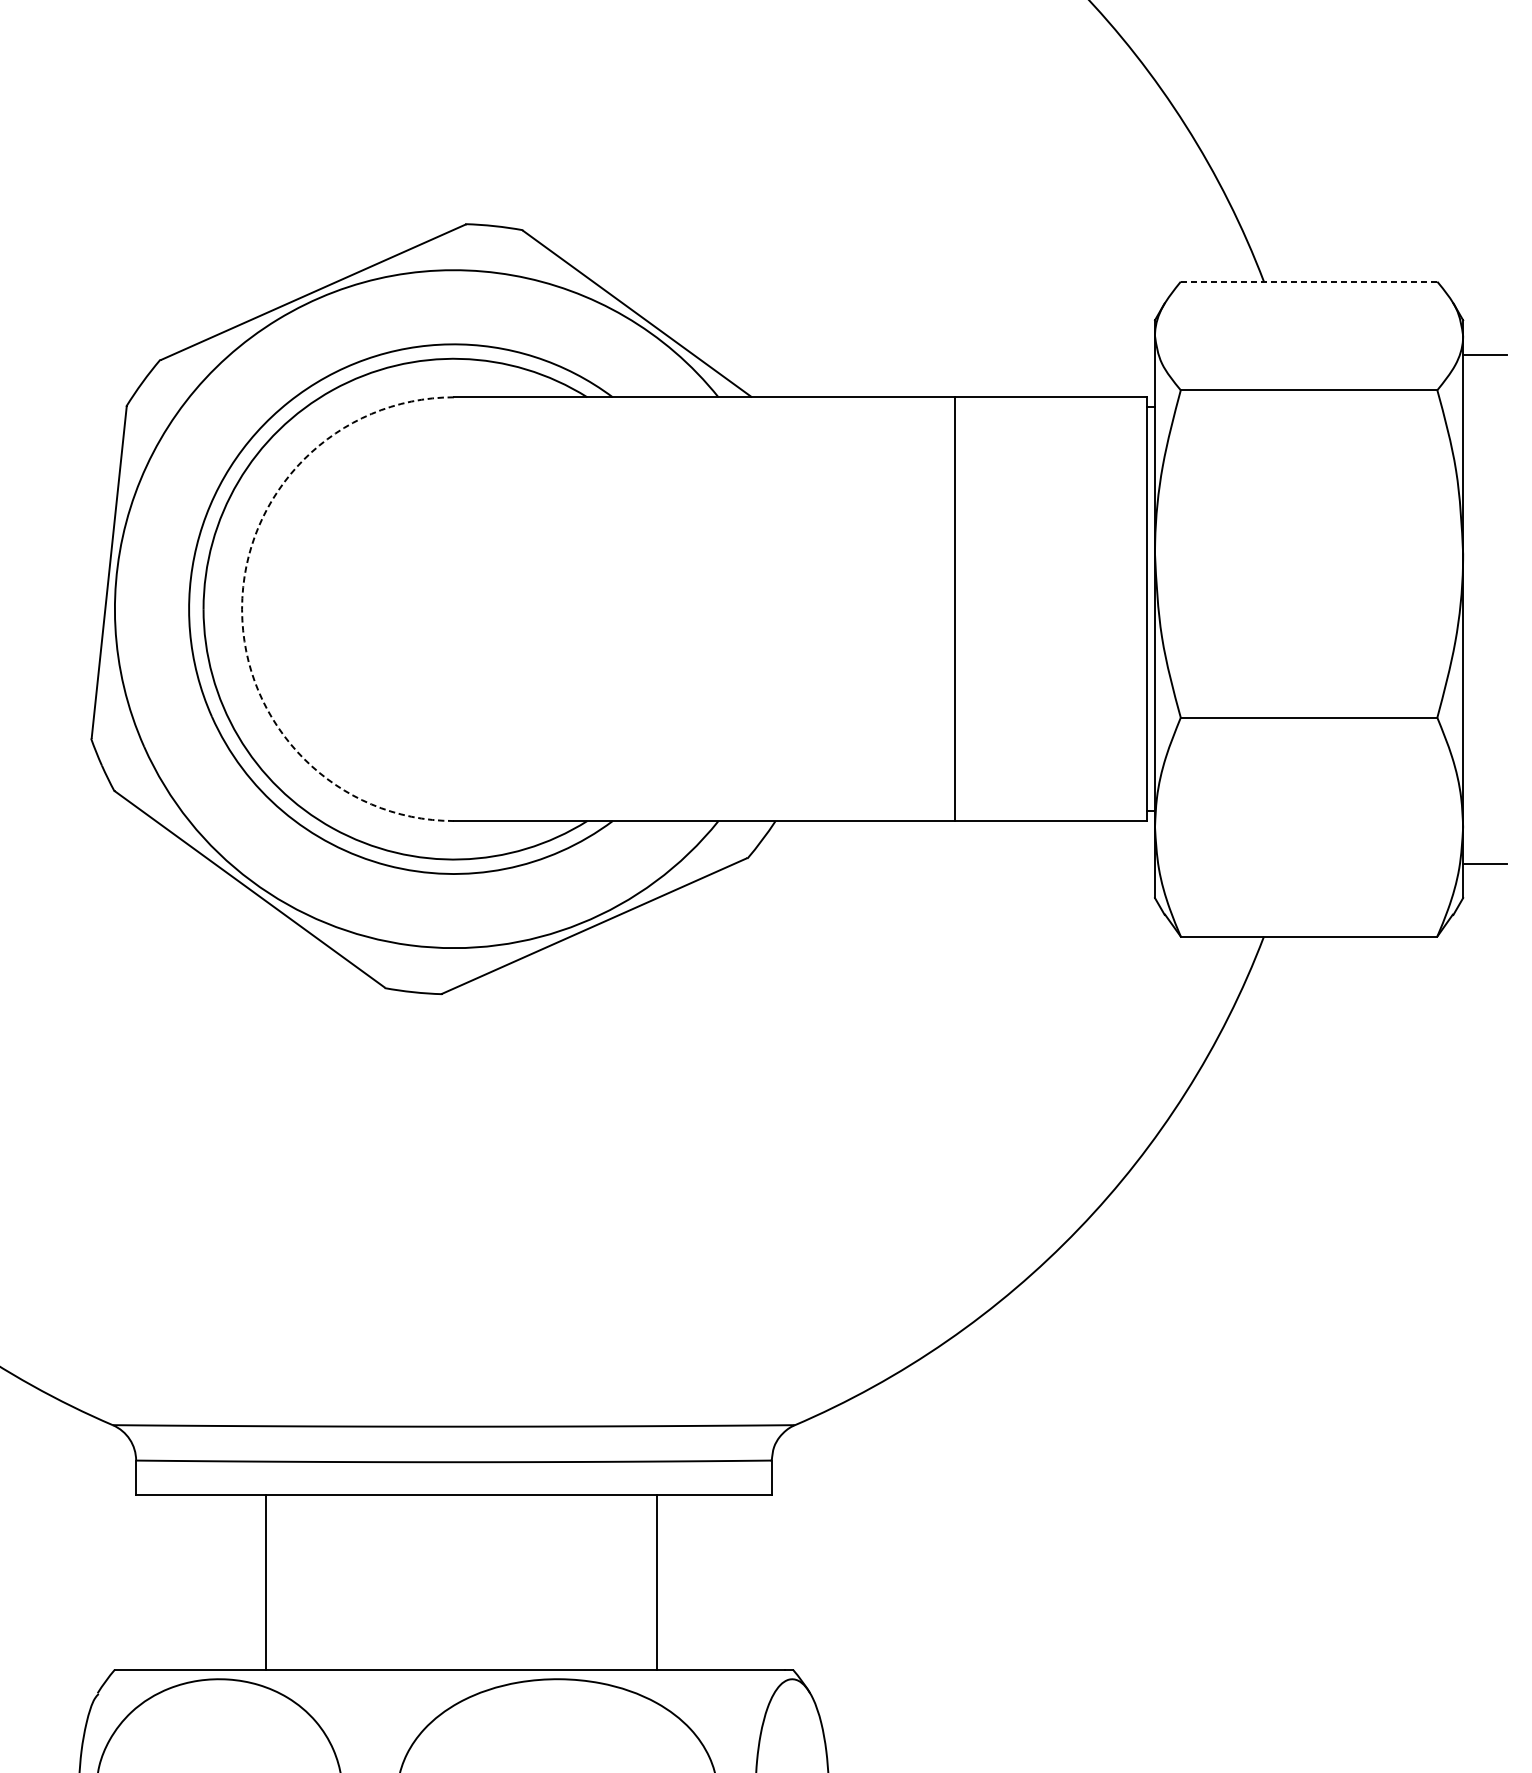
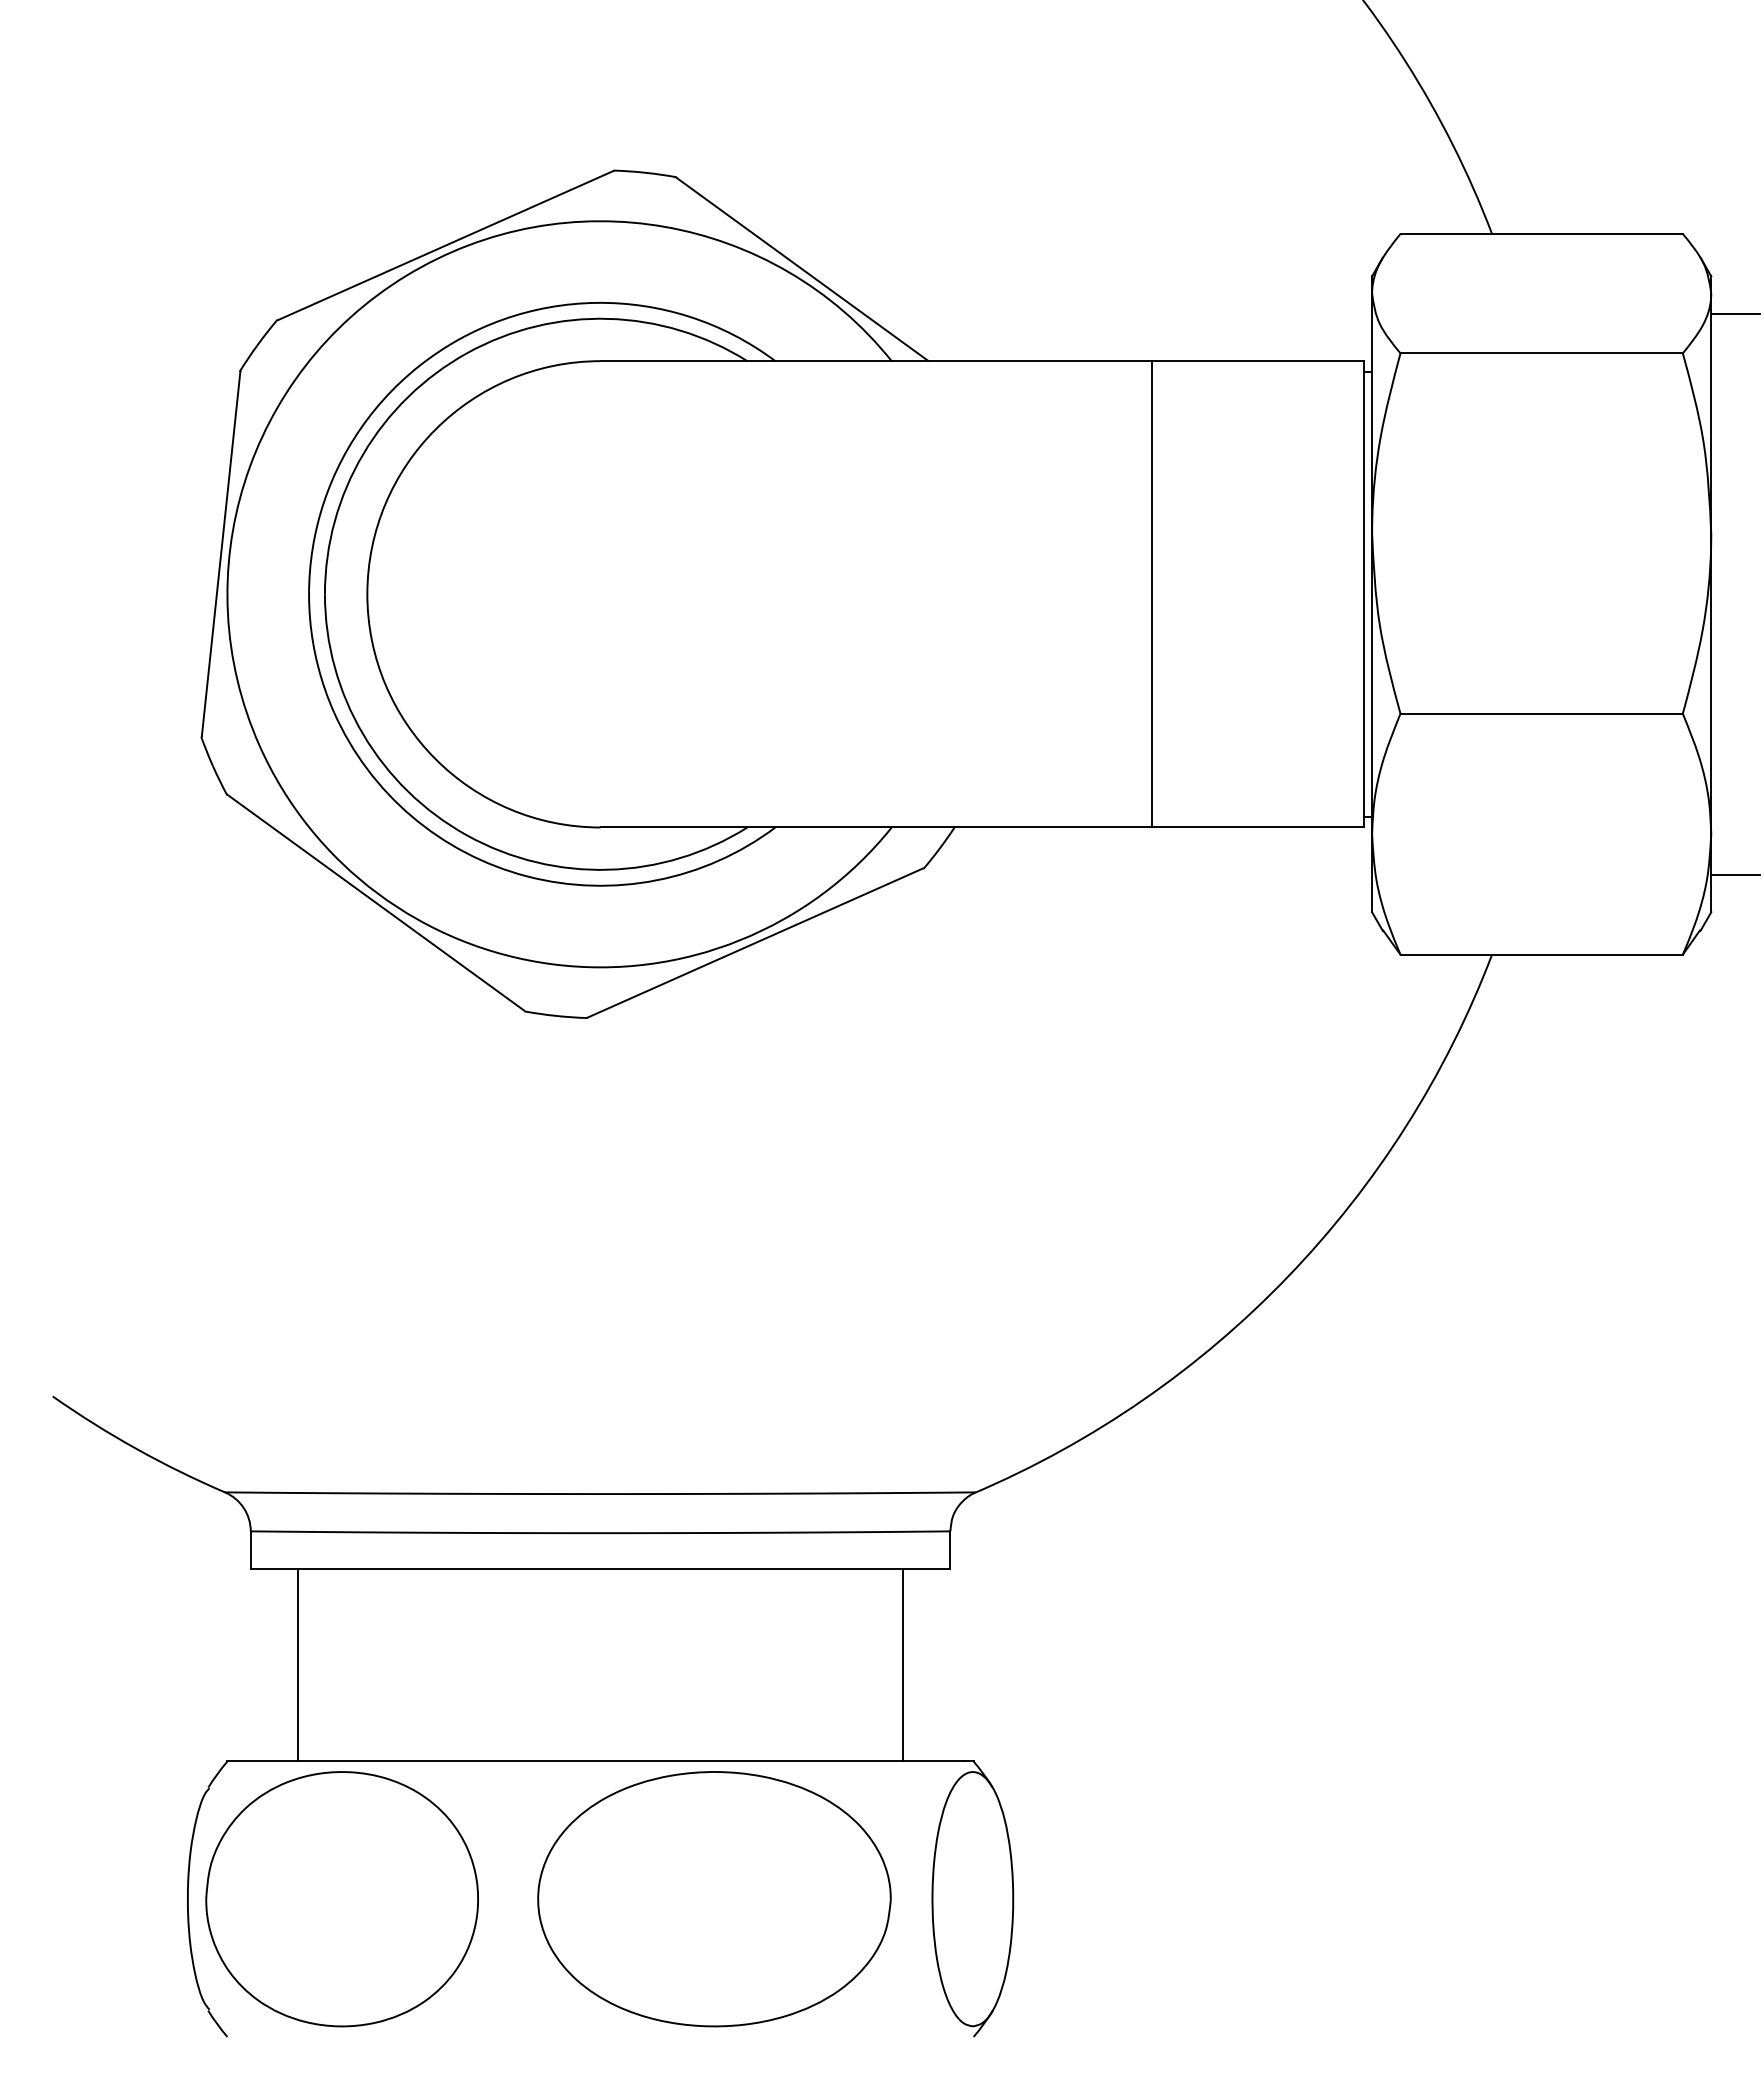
line: (1309, 281) -> (1542, 233), dashed -> solid
arc: (242, 609) -> (367, 594), dashed -> solid
line: (265, 1582) -> (298, 1665), moved
line: (656, 1582) -> (902, 1665), moved

